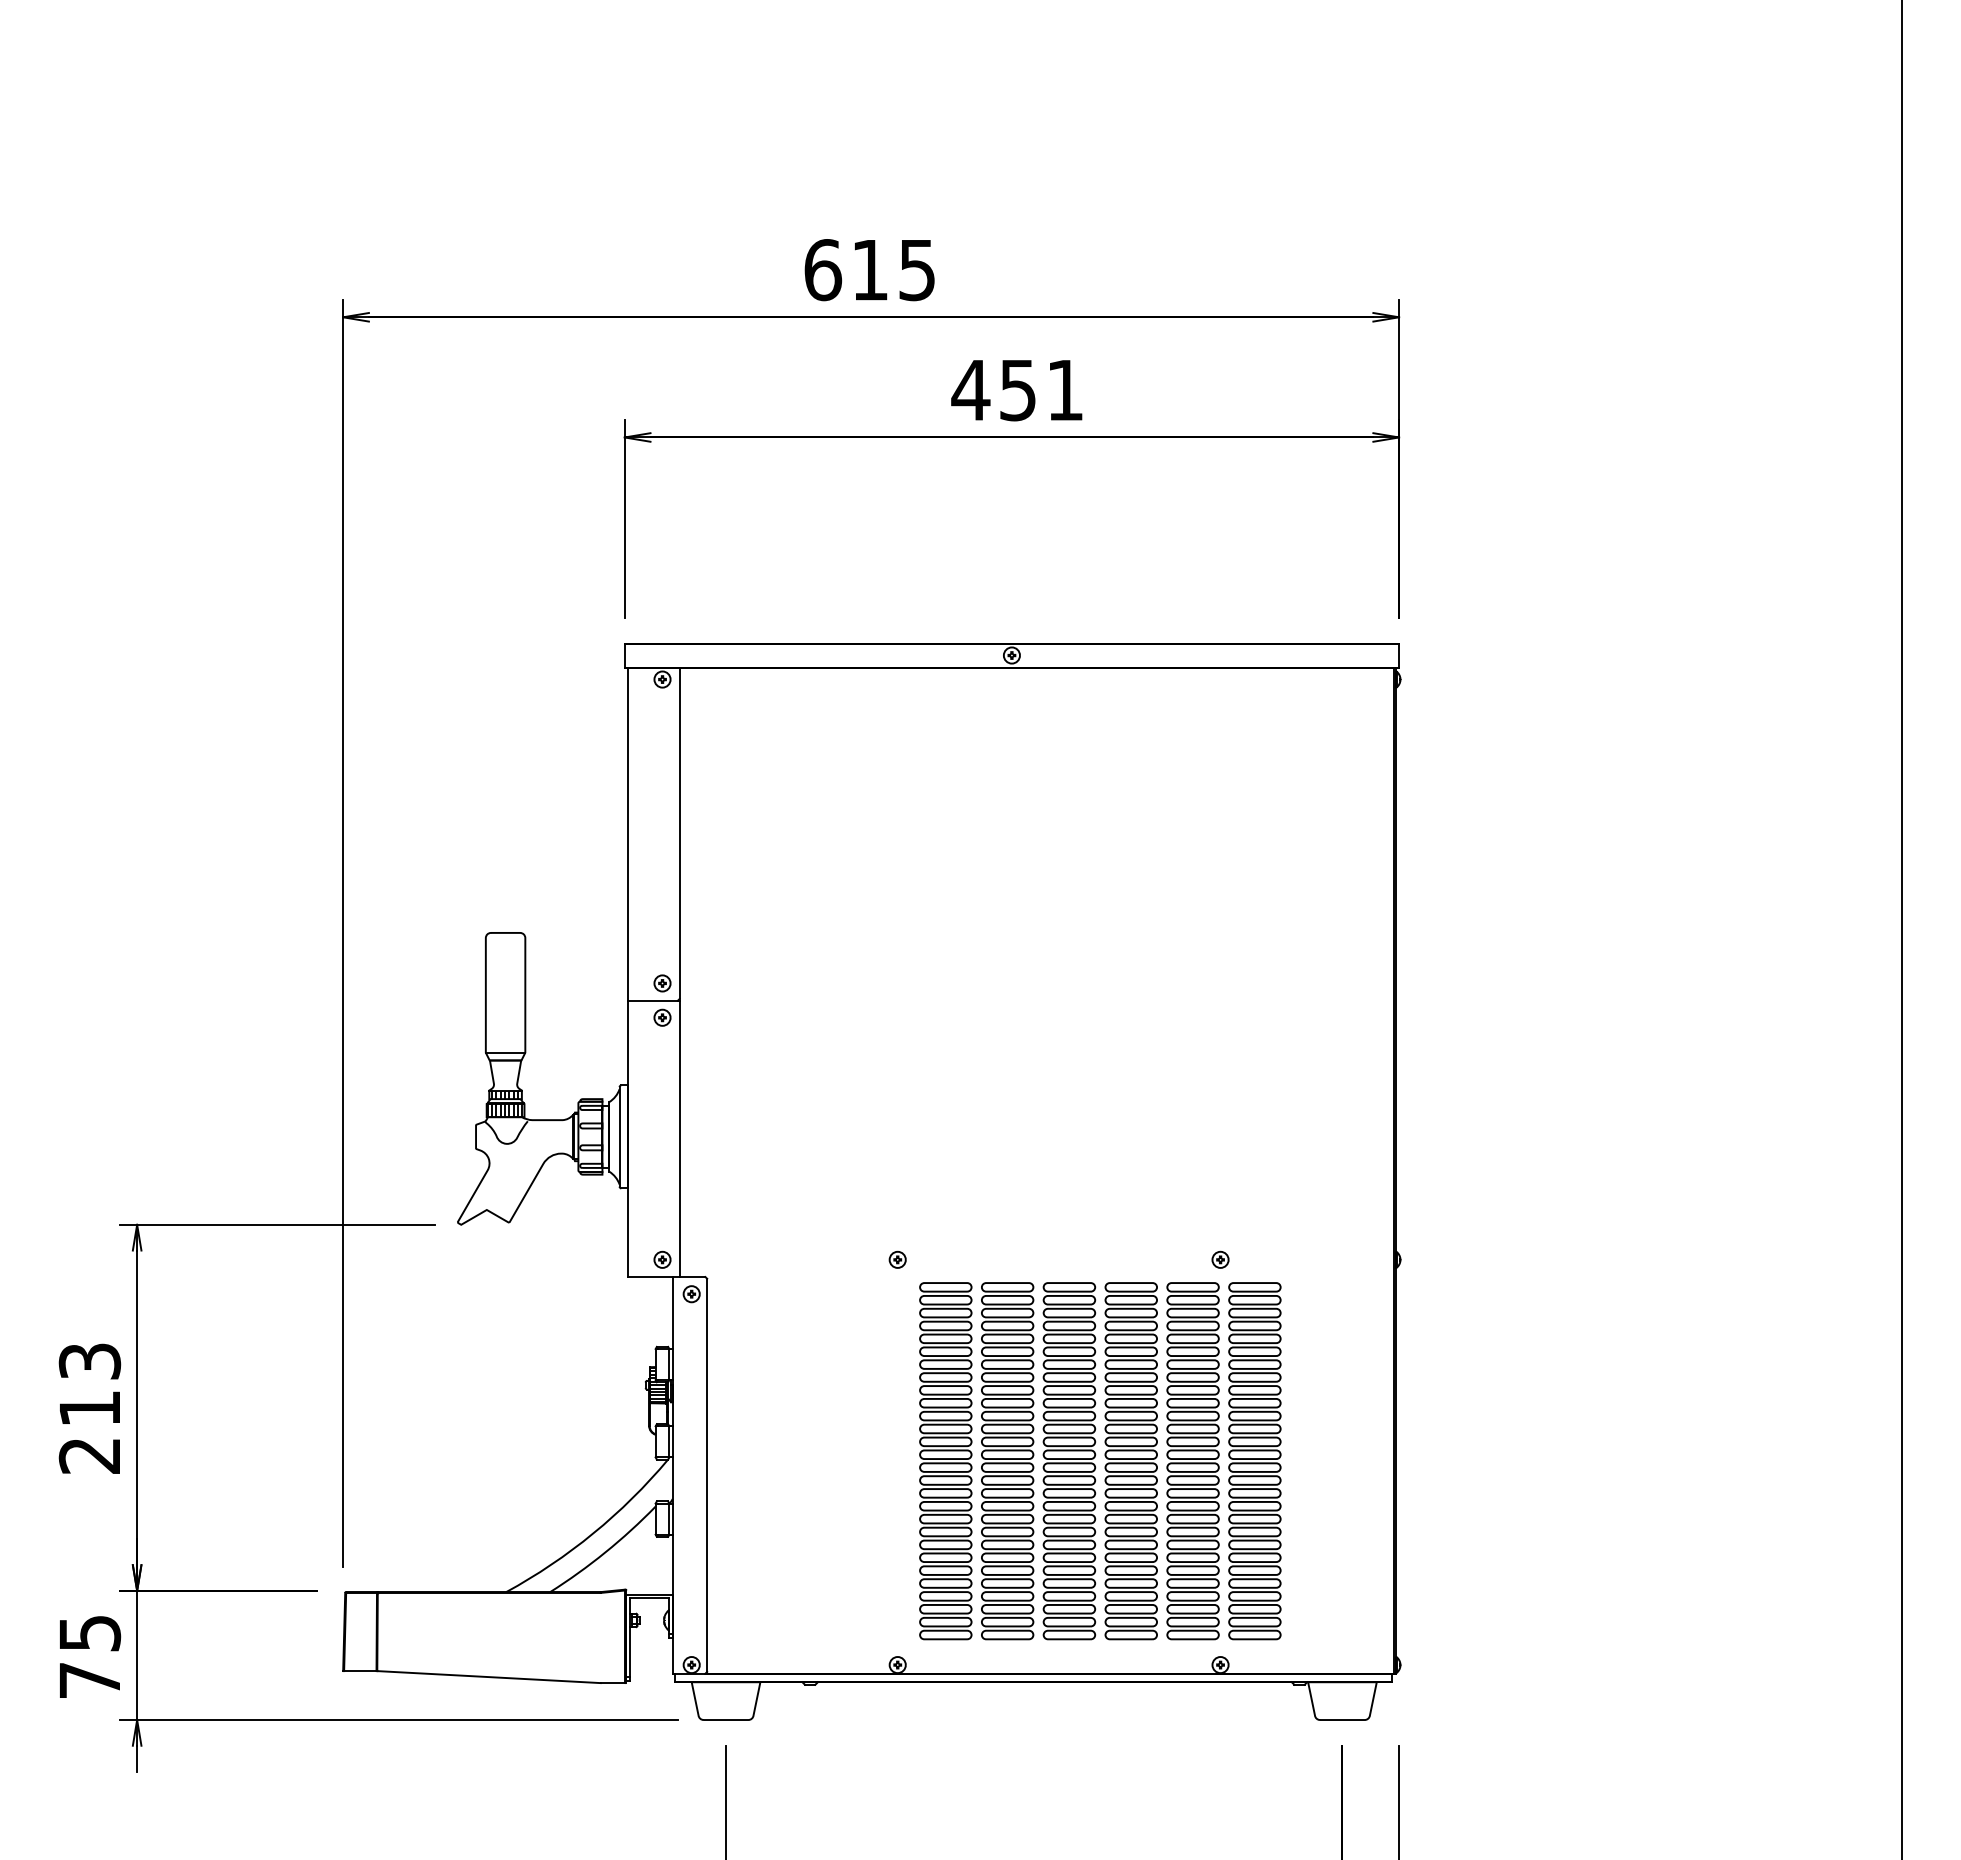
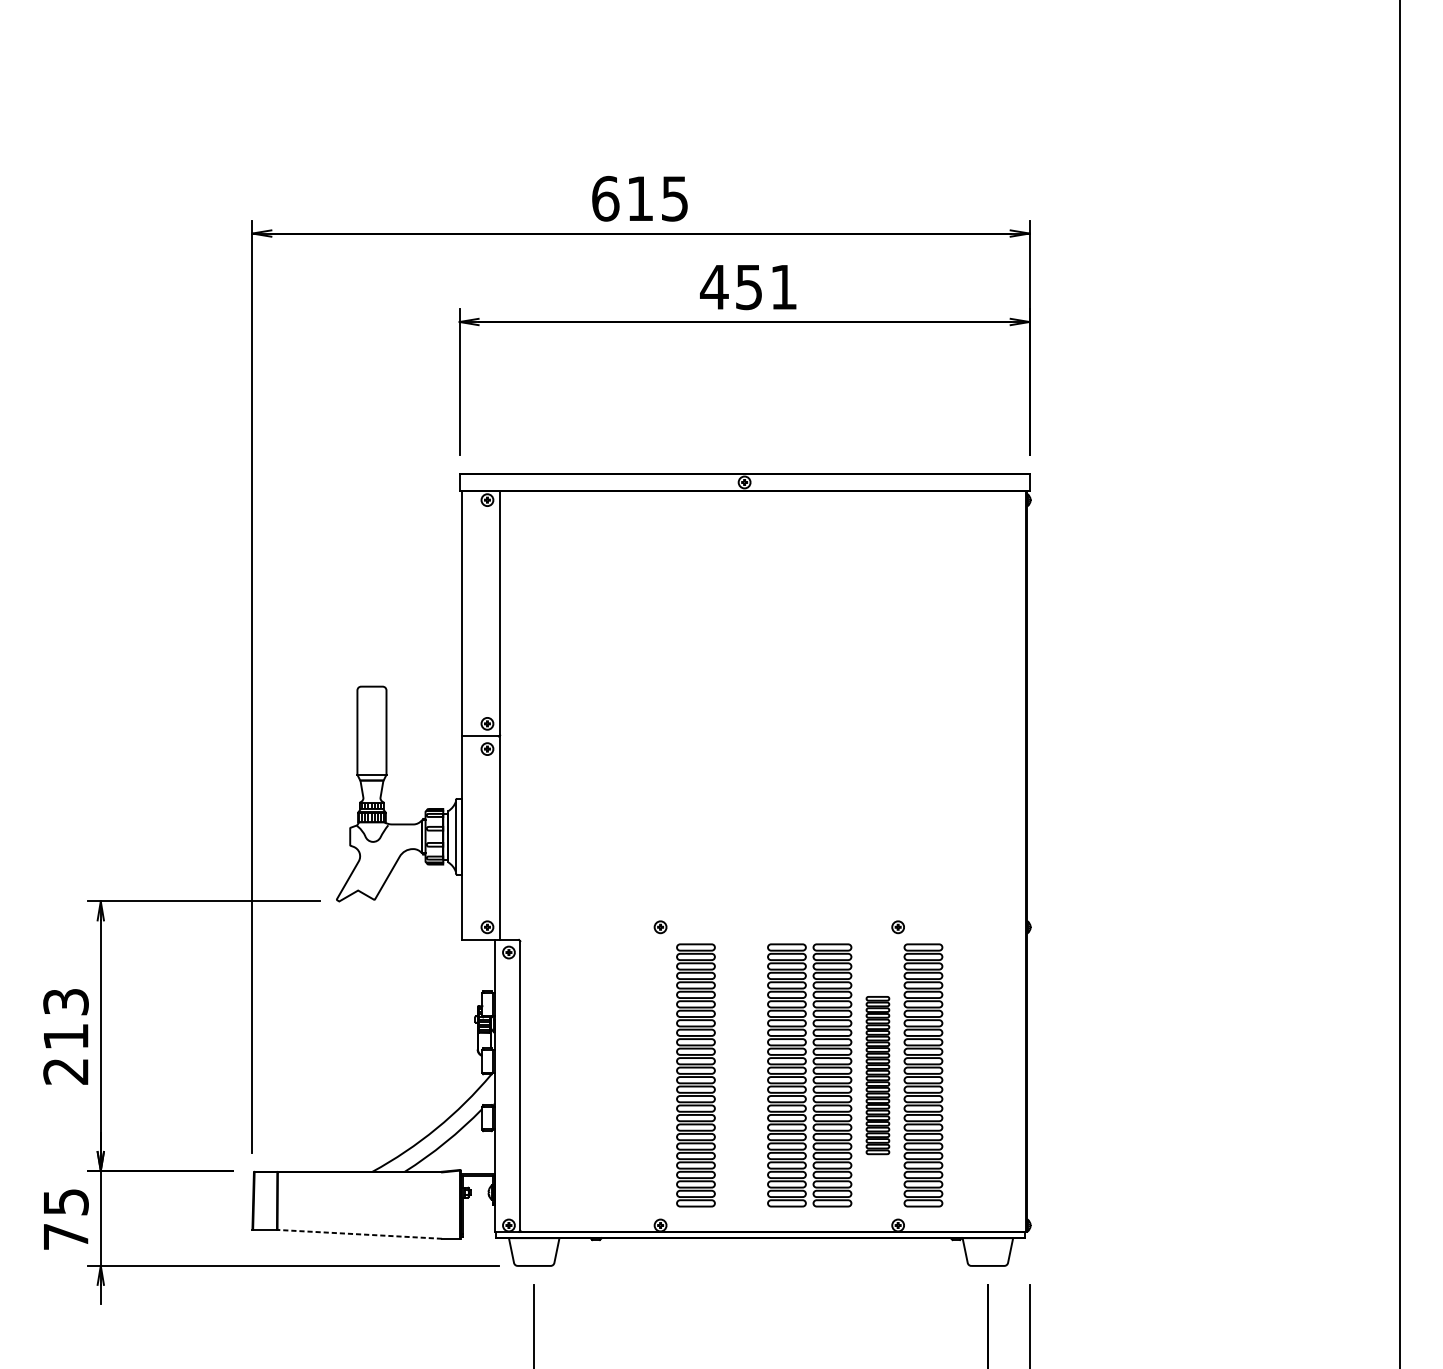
part: (1007, 1461) -> (741, 1075), removed
part: (1192, 1461) -> (877, 1075), size x0.6
line: (489, 1677) -> (360, 1234), solid -> dashed

